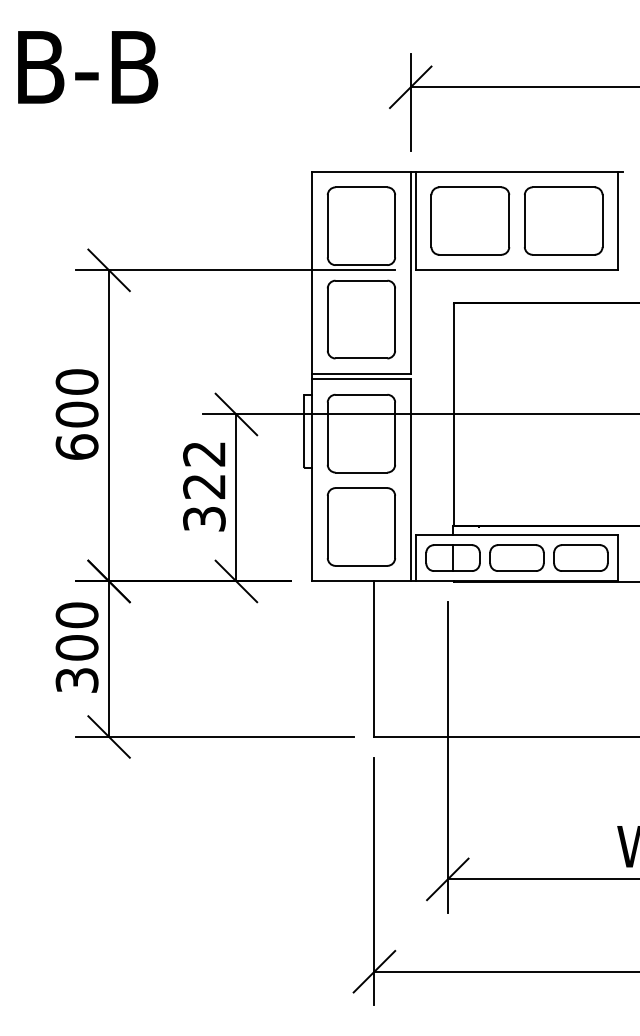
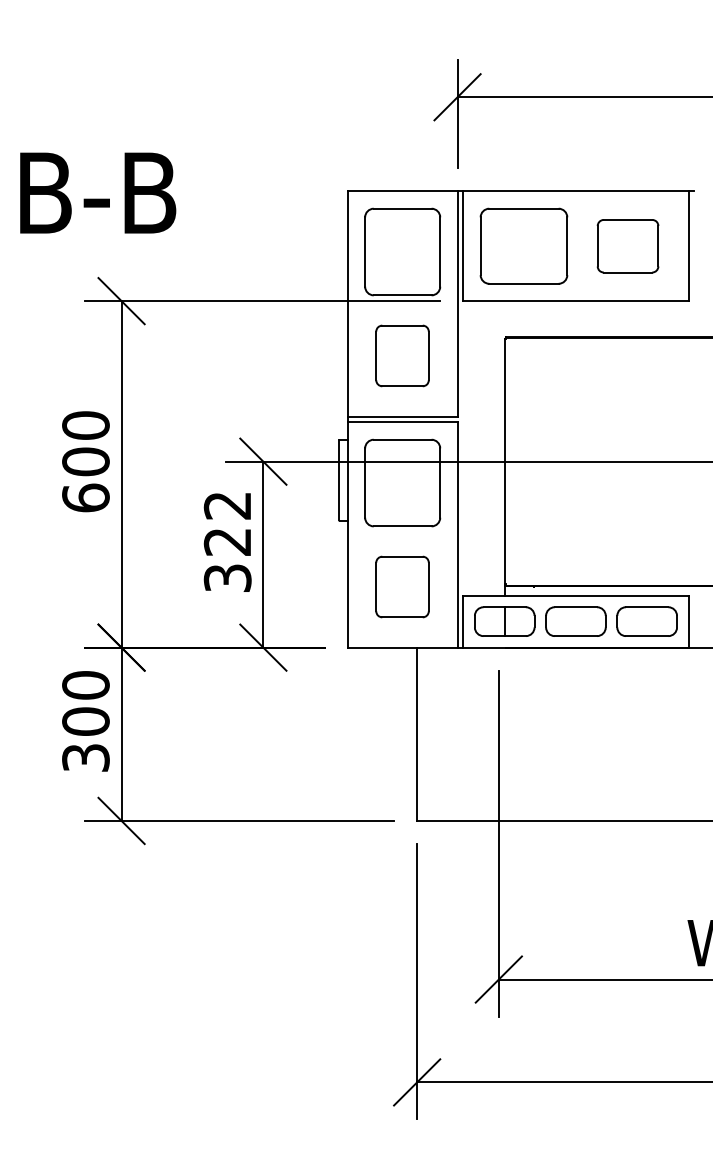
text: (88, 67) -> (98, 193), moved
part: (563, 220) -> (627, 245), size x0.7
part: (360, 319) -> (401, 355), size x0.7
part: (360, 526) -> (401, 586), size x0.7

